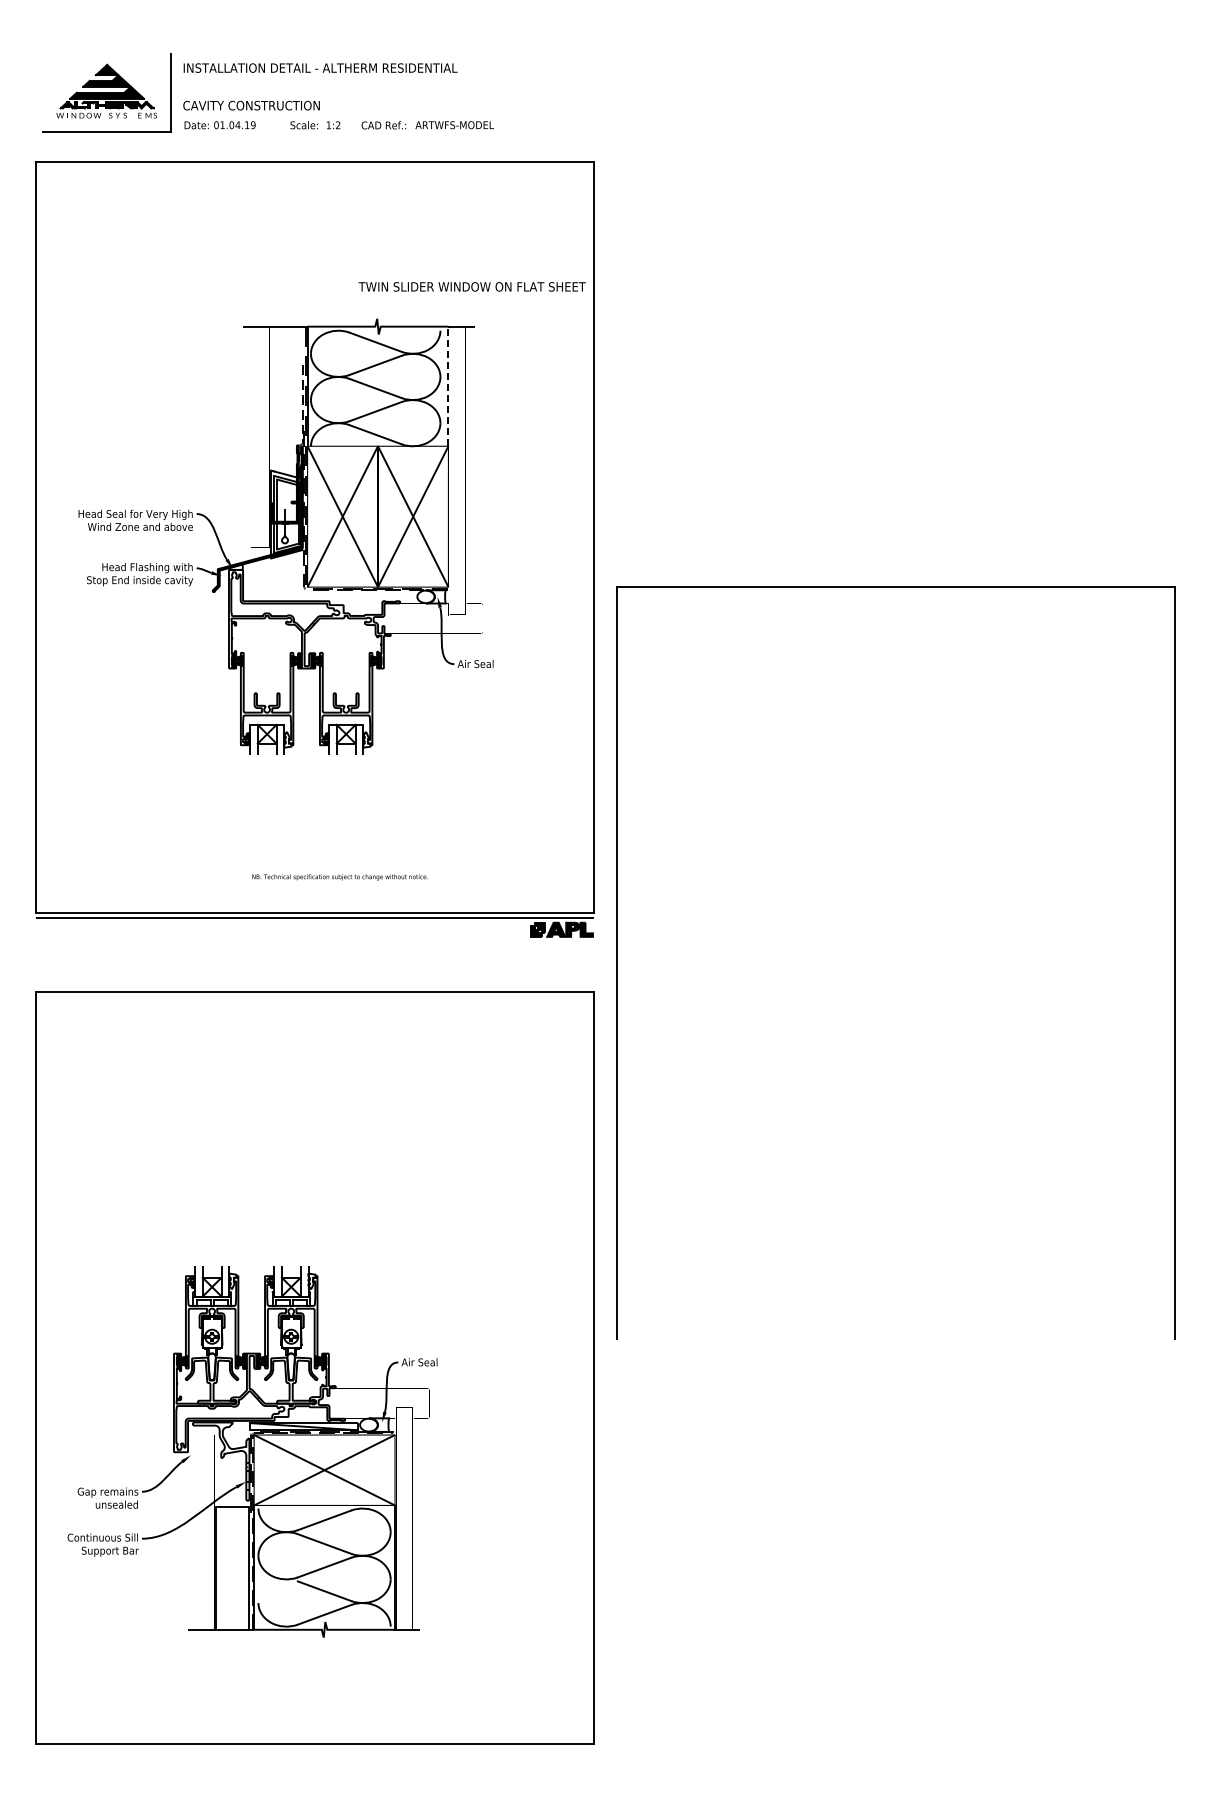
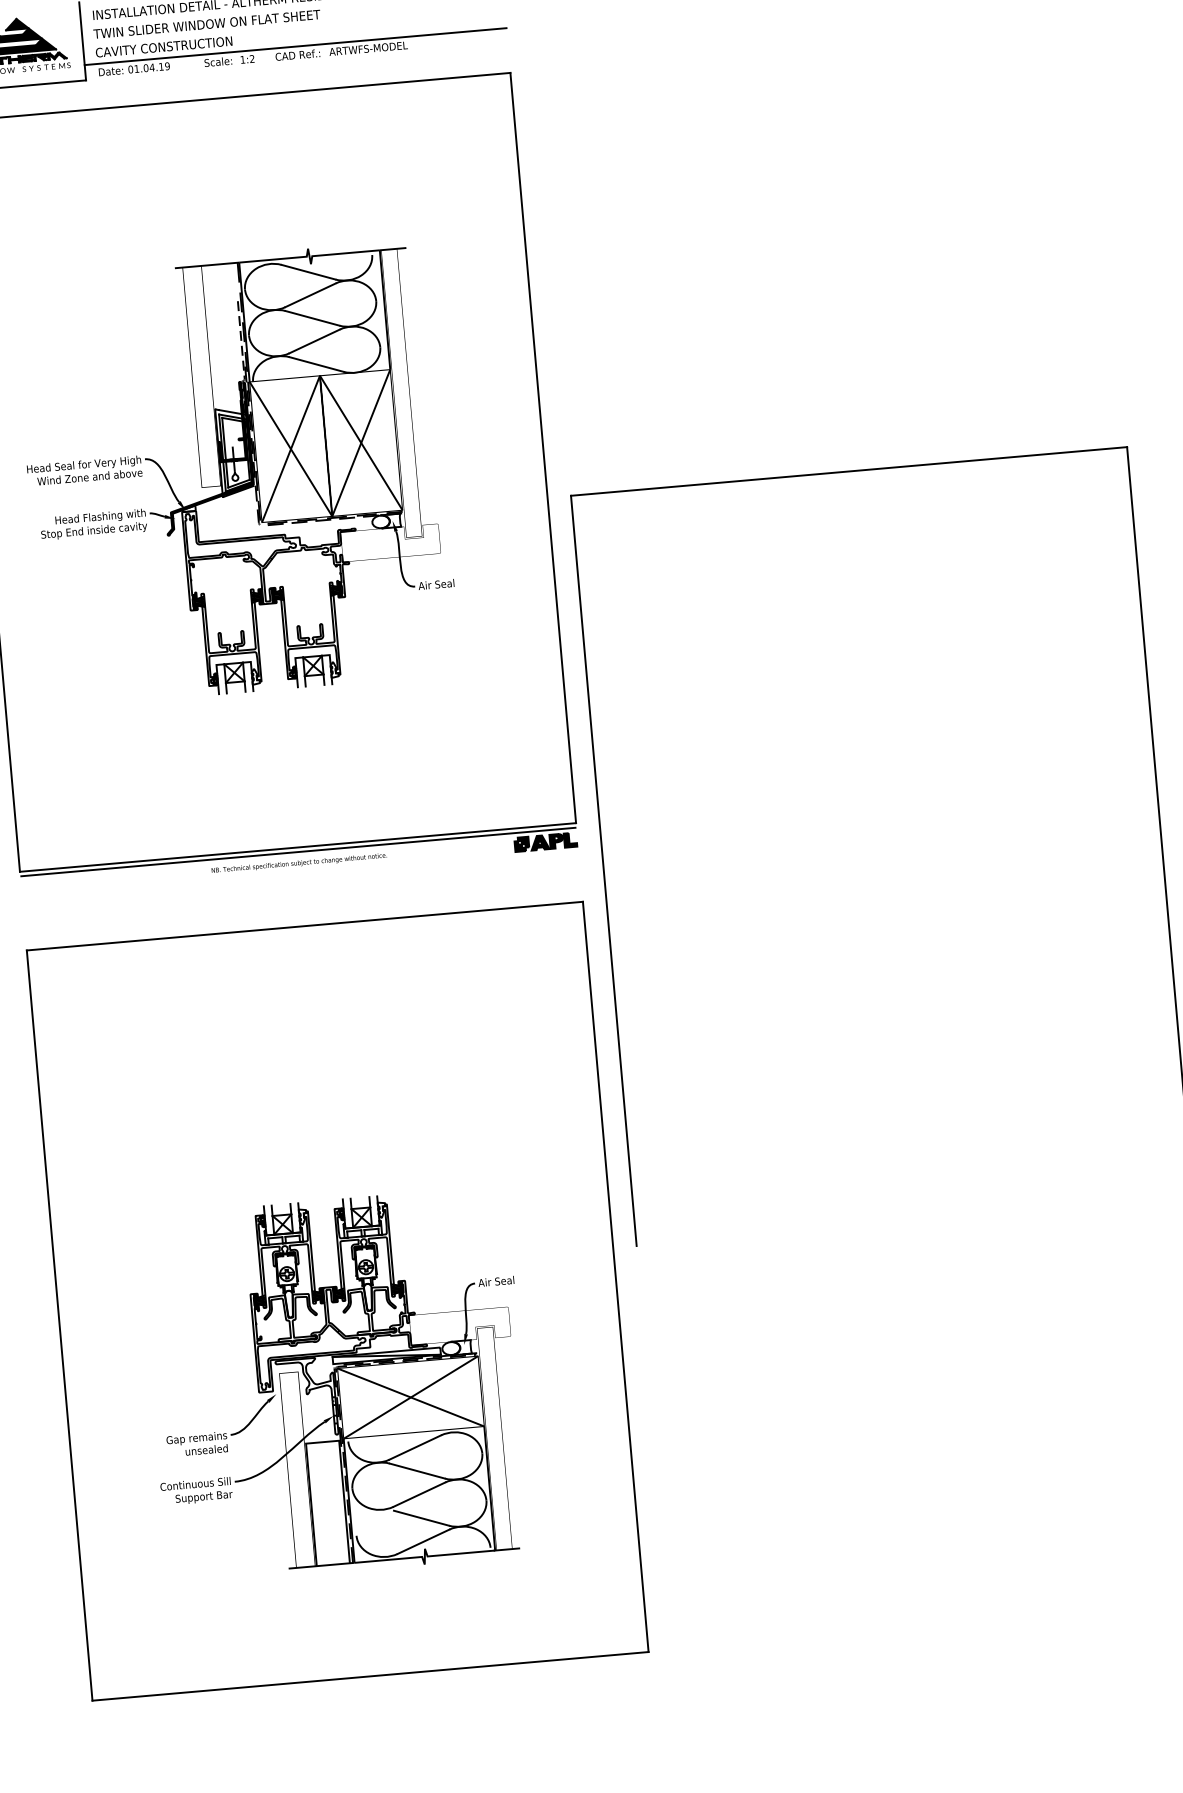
line: (382, 116) -> (295, 46), added
text: (471, 286) -> (206, 24), moved
line: (448, 386) -> (385, 310), dashed -> solid
text: (339, 877) -> (298, 863), moved
part: (252, 1451) -> (337, 1385), moved

